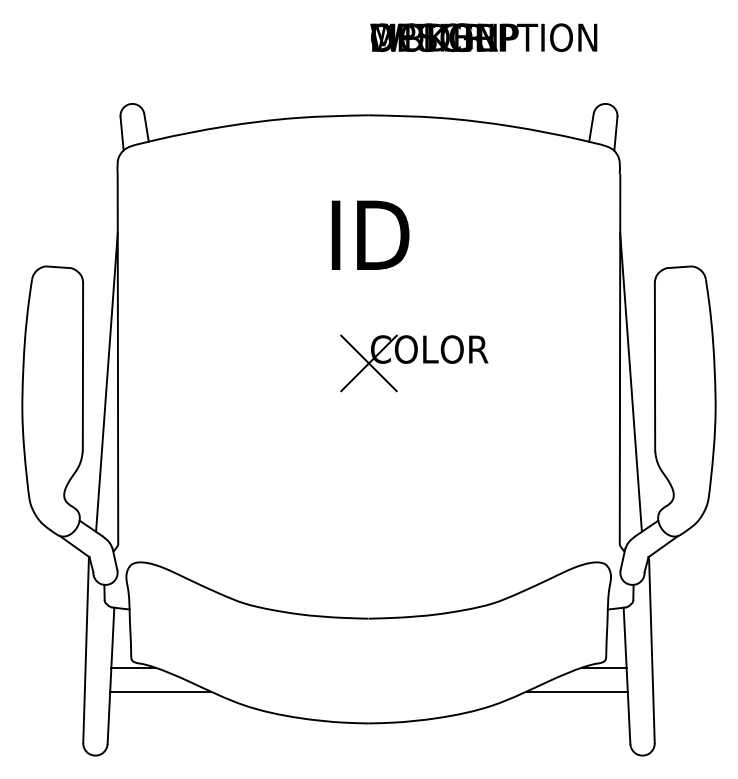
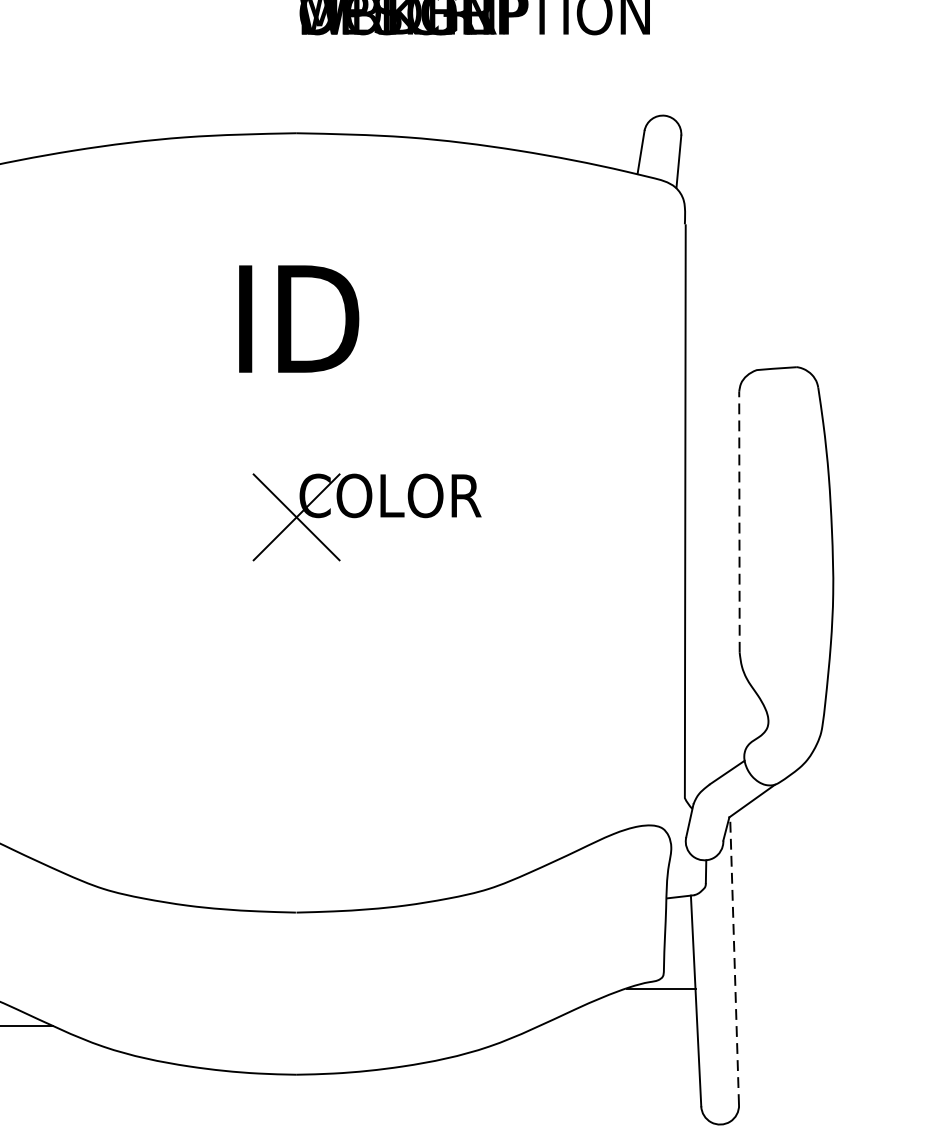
line: (655, 366) -> (740, 522), solid -> dashed
line: (630, 382) -> (701, 546), removed
line: (651, 649) -> (733, 960), solid -> dashed
line: (577, 691) -> (619, 1025), removed

